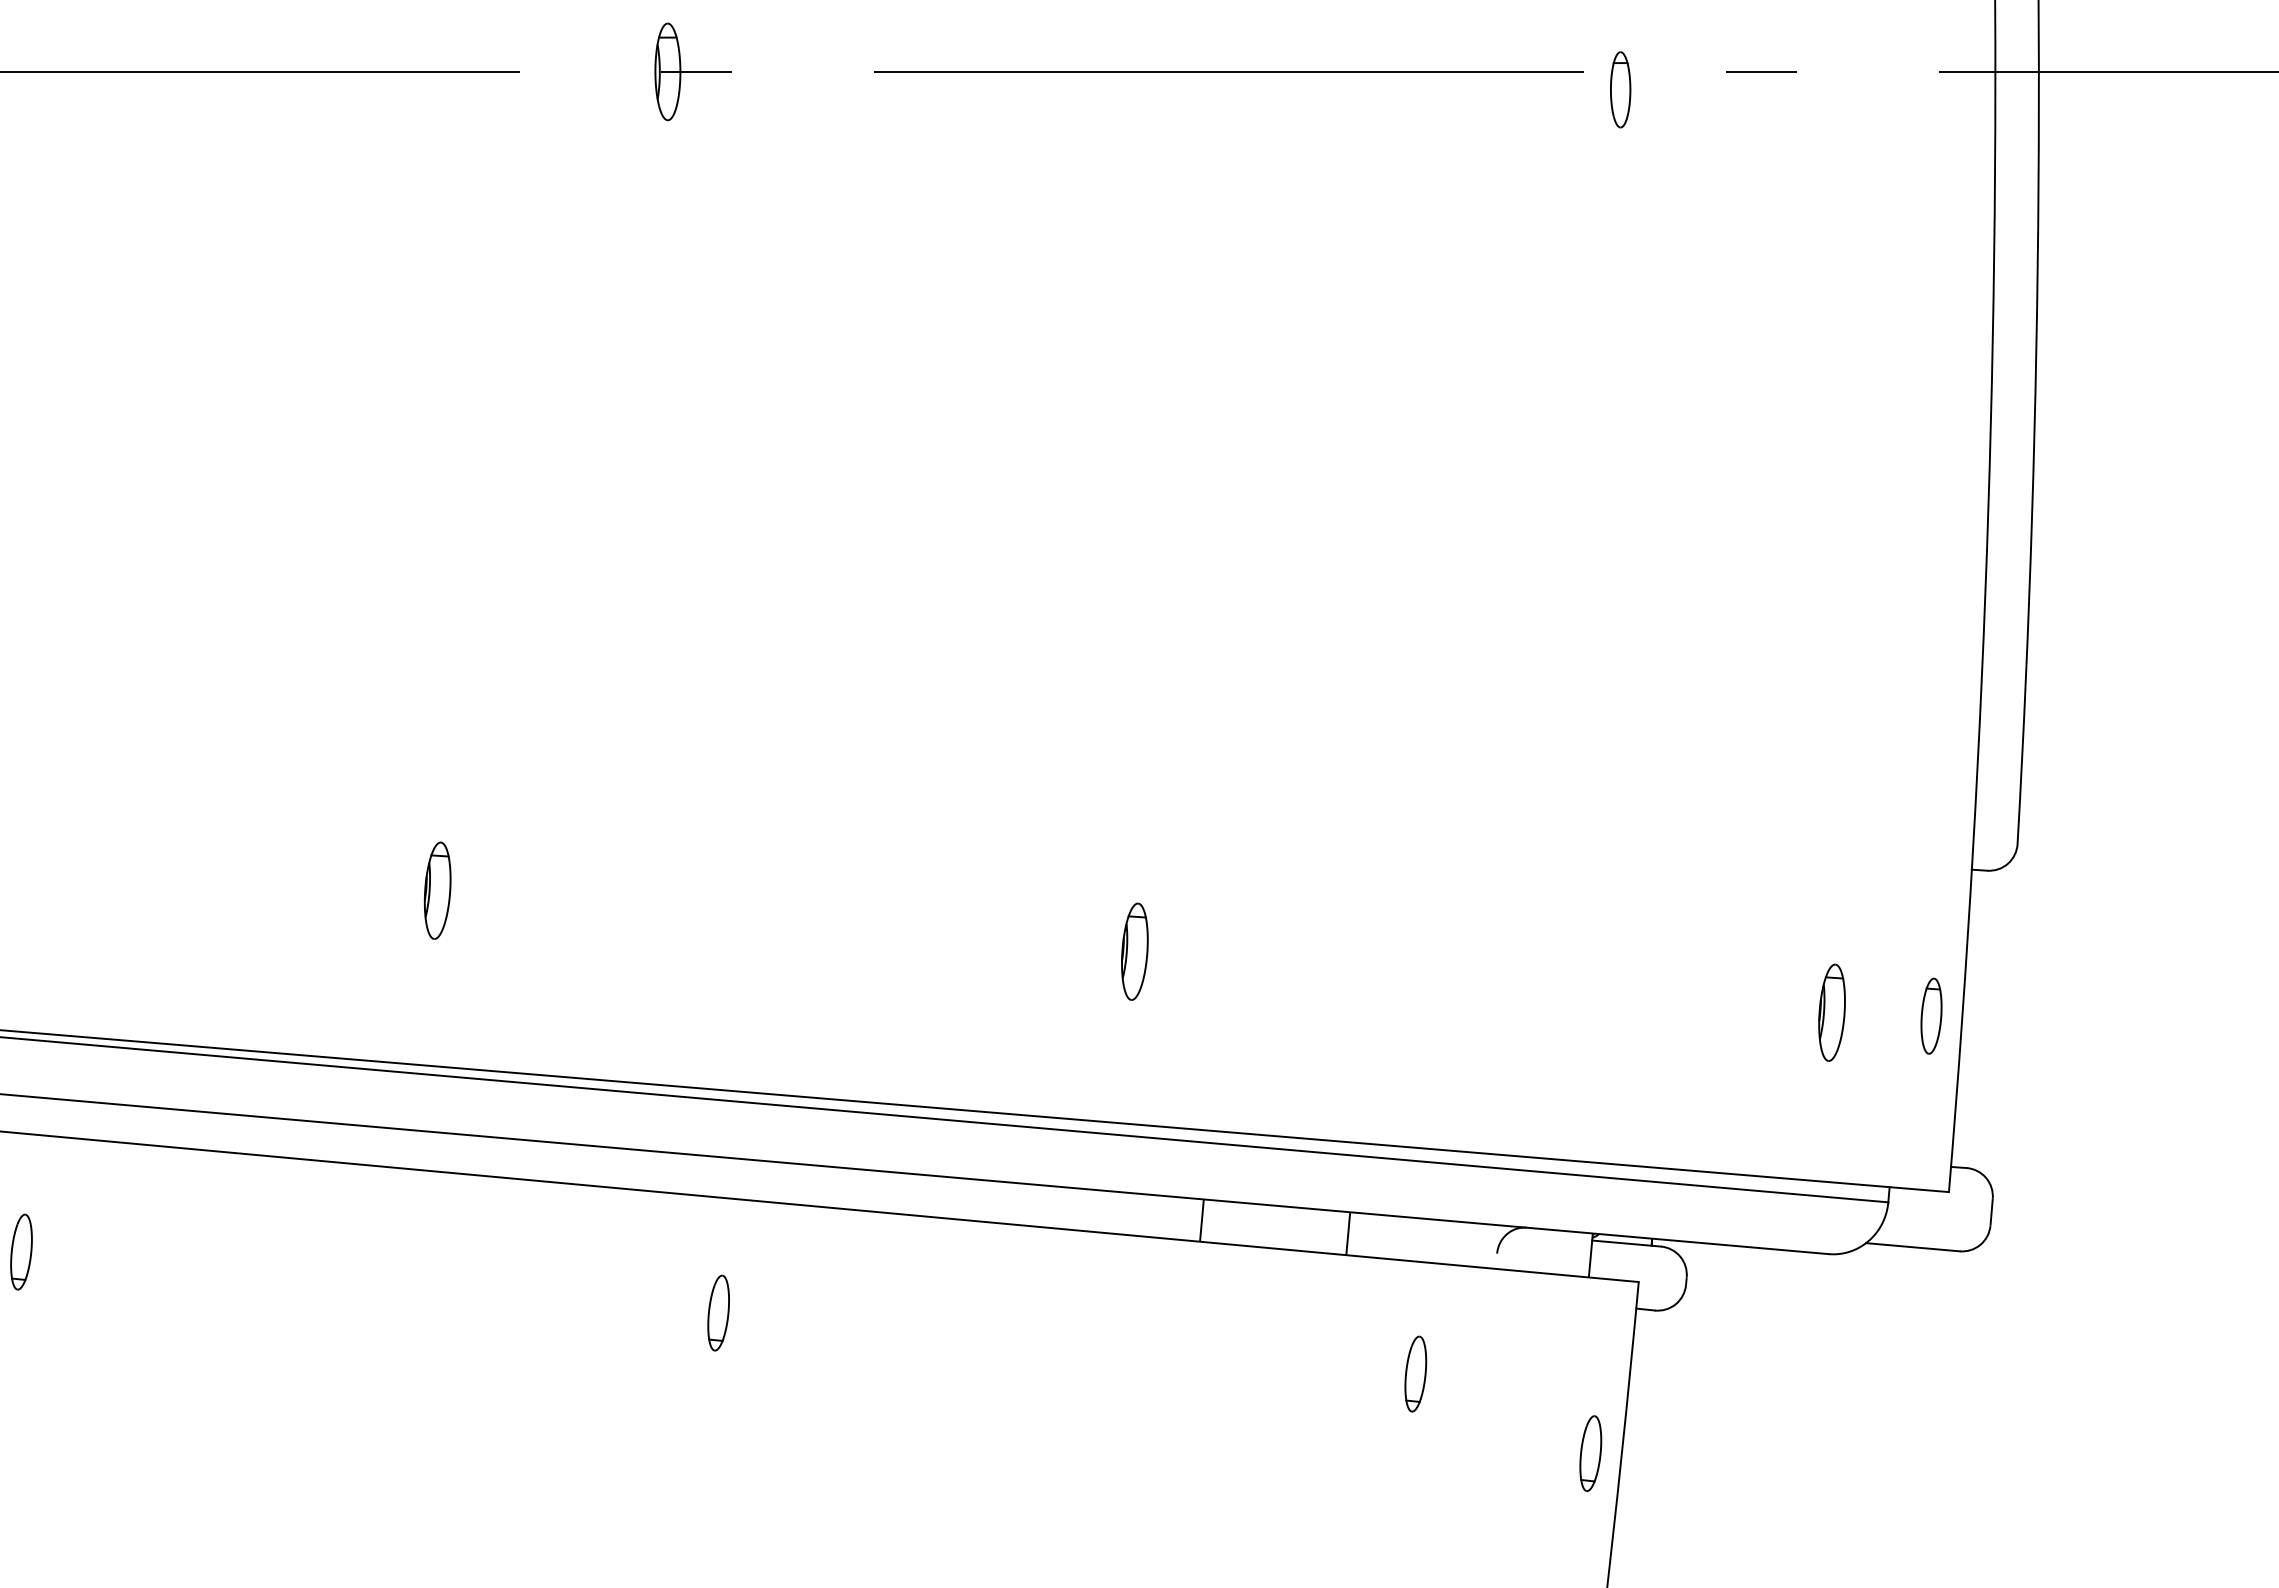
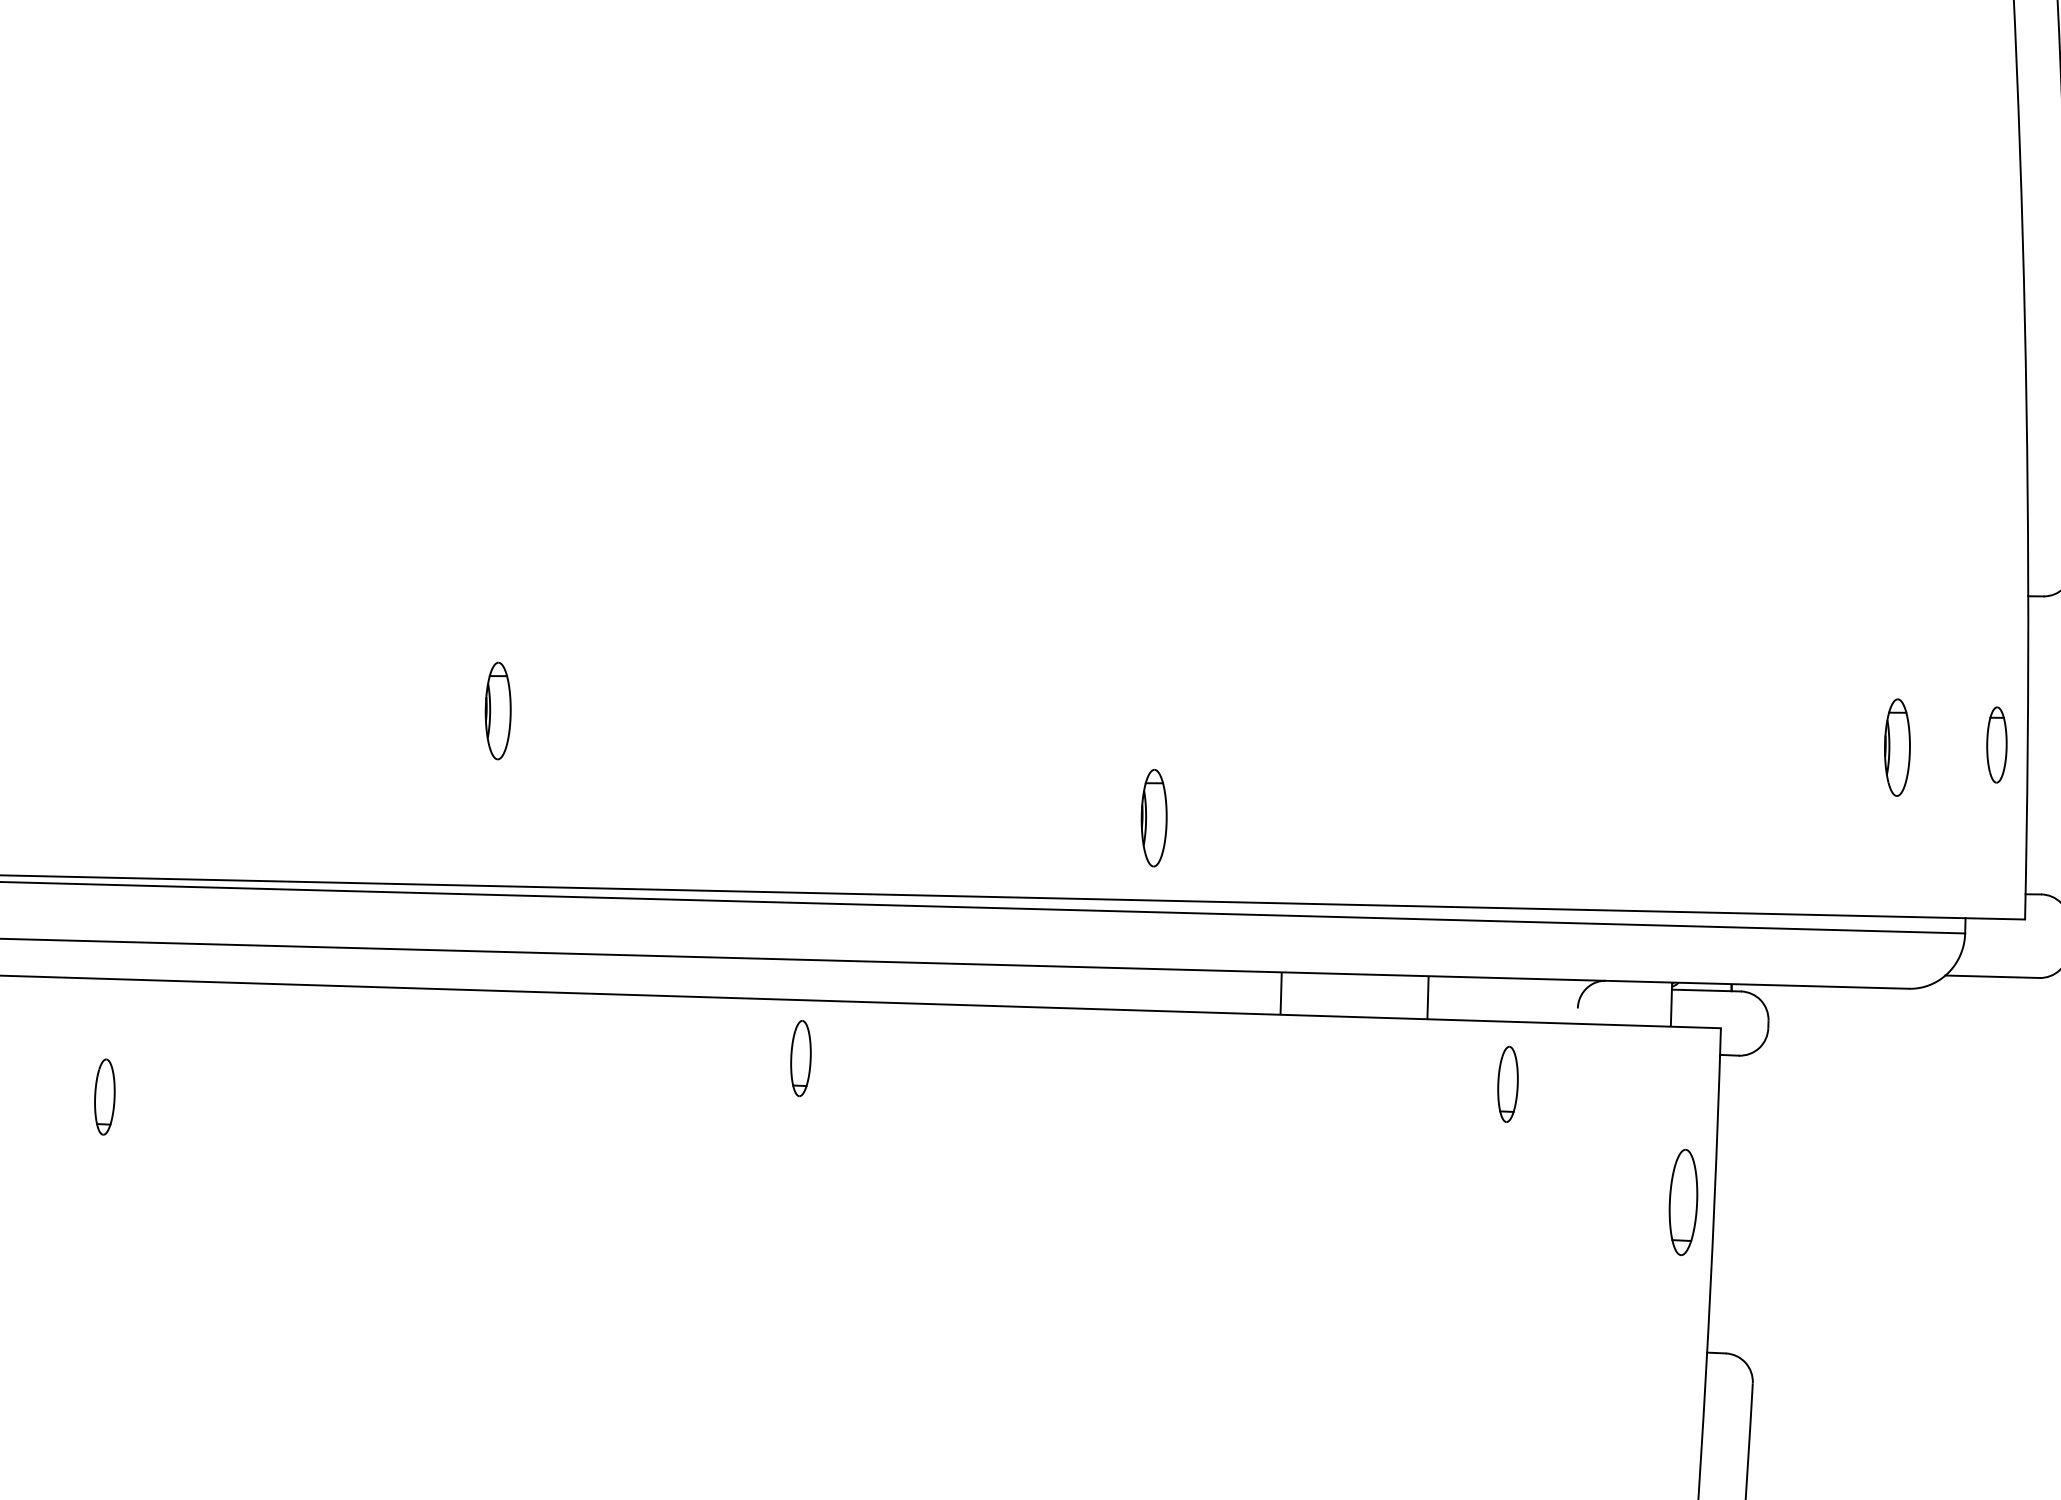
part: (1134, 951) -> (1153, 817), moved
part: (718, 1312) -> (800, 1057), moved
part: (1415, 1373) -> (1507, 1083), moved
part: (1590, 1453) -> (1683, 1202), size x1.4

